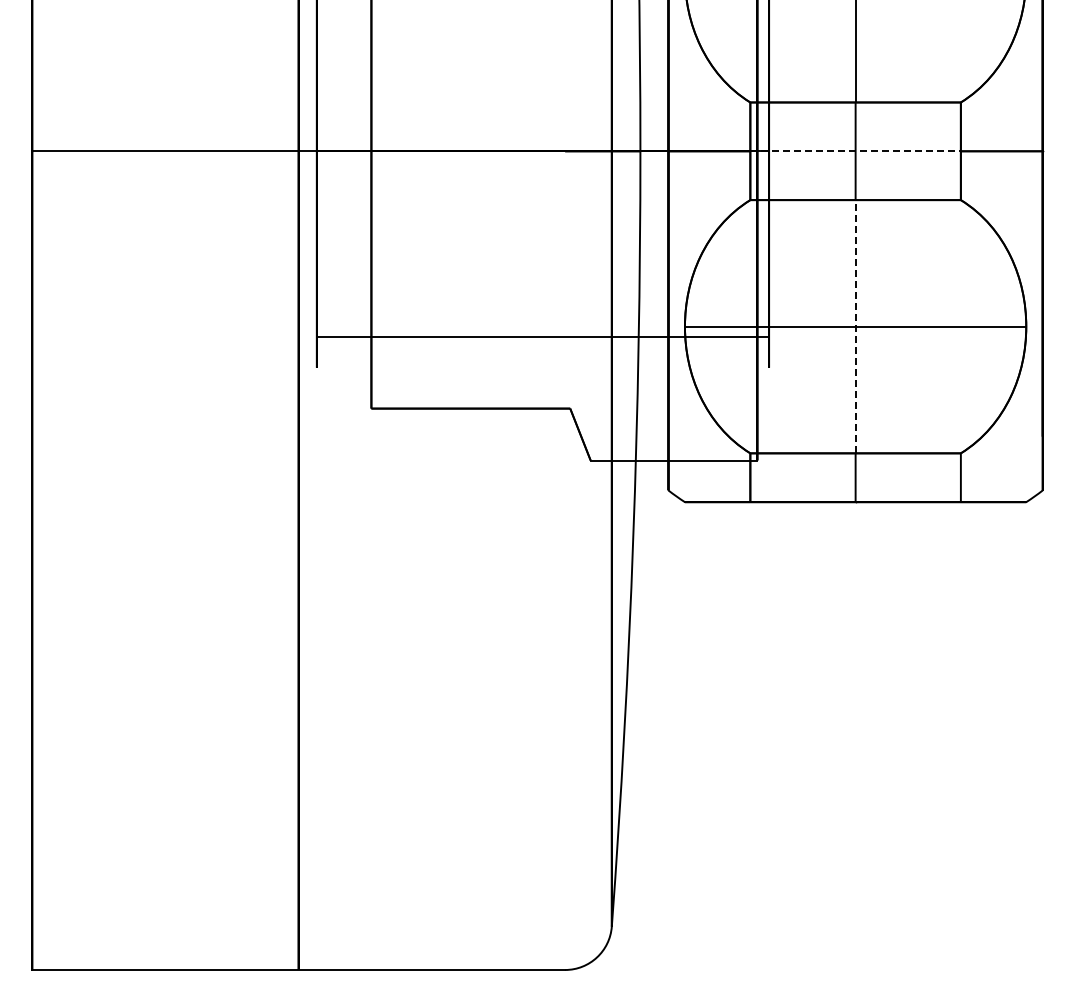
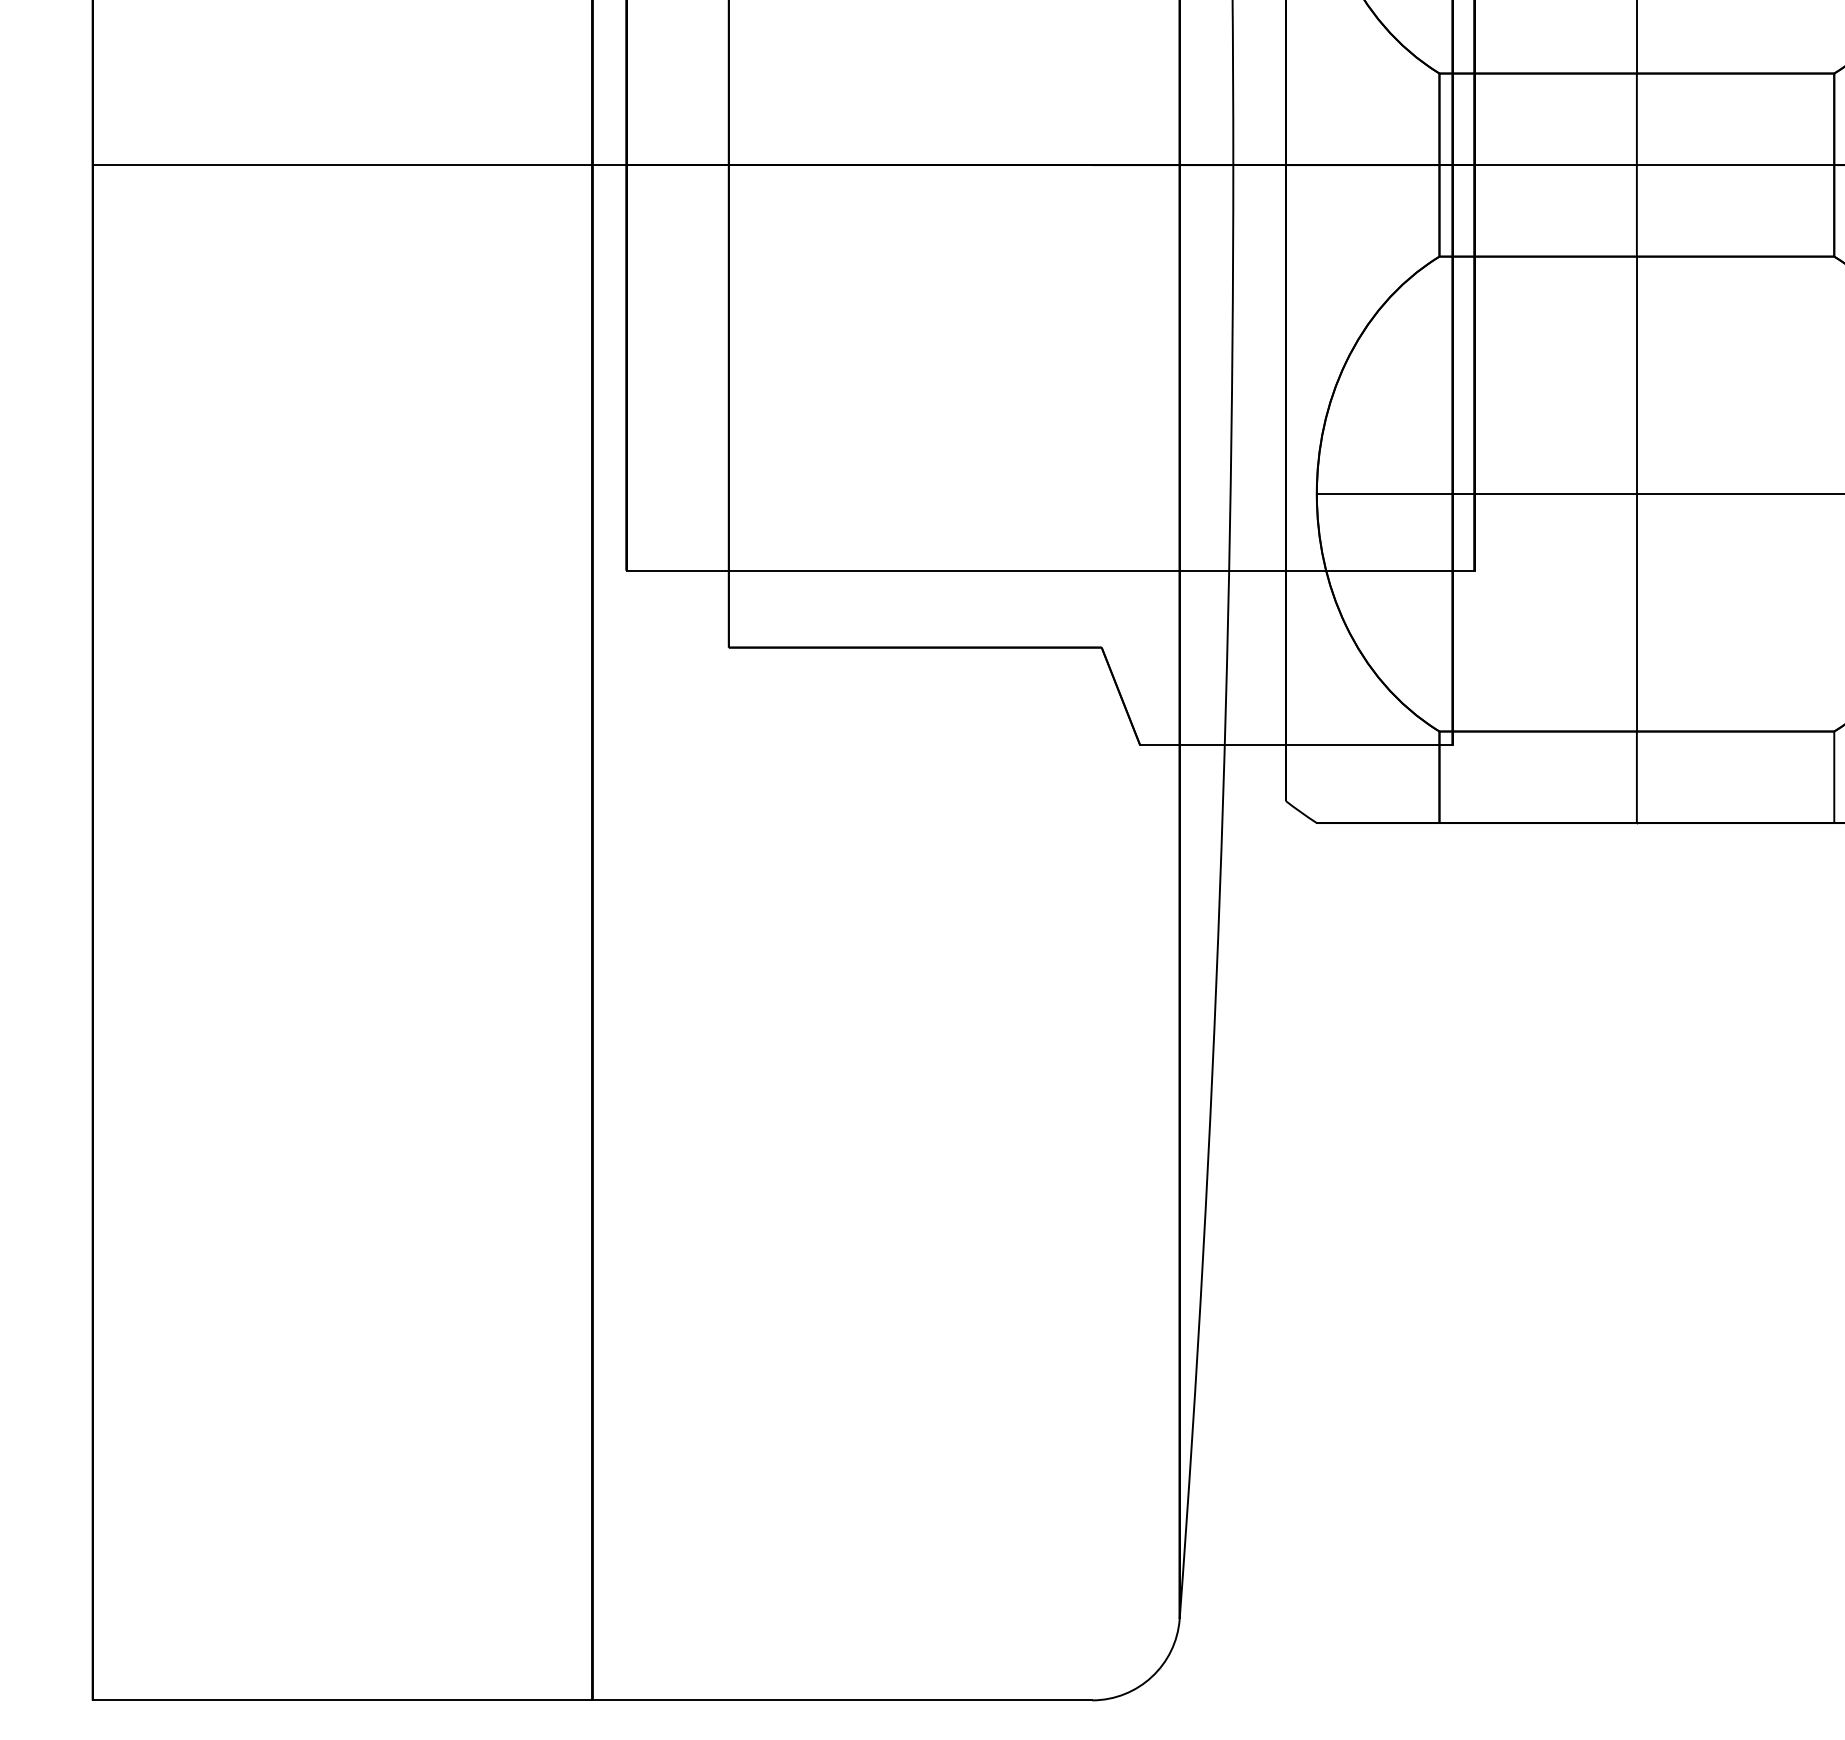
line: (856, 151) -> (1638, 165), dashed -> solid
line: (855, 326) -> (1636, 493), dashed -> solid
line: (542, 336) -> (1049, 570), moved

